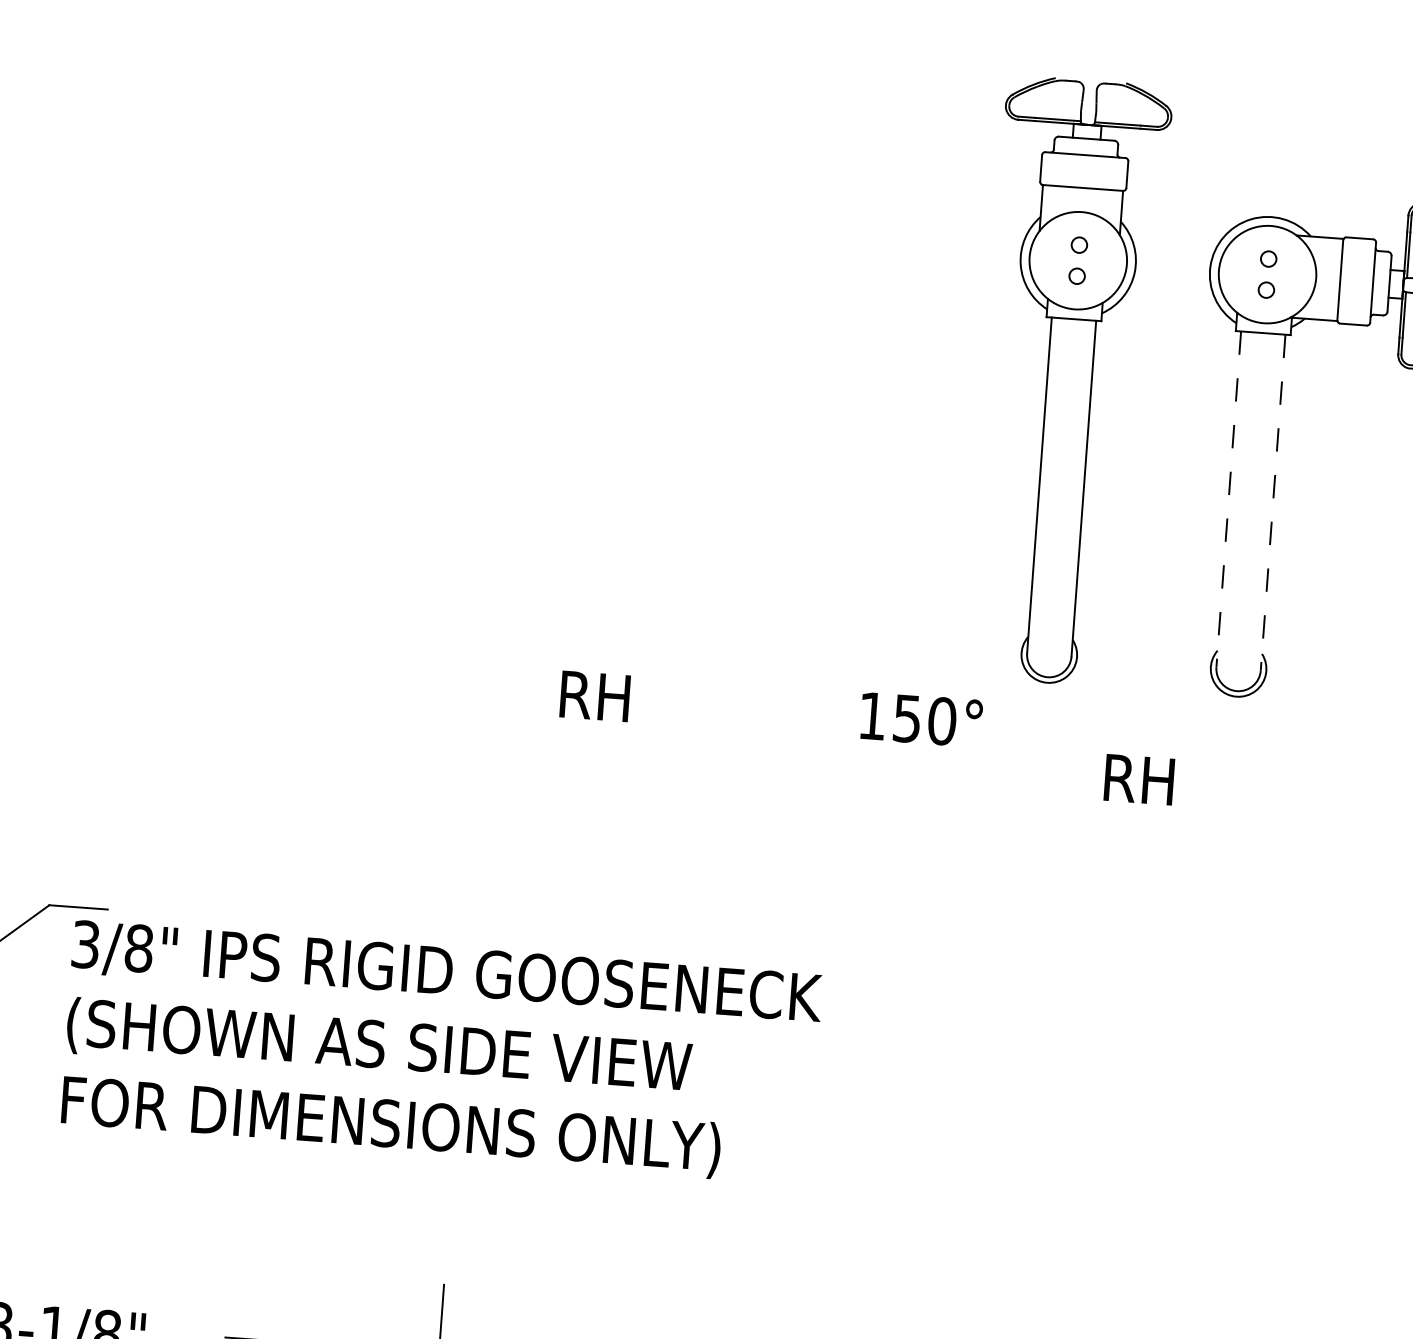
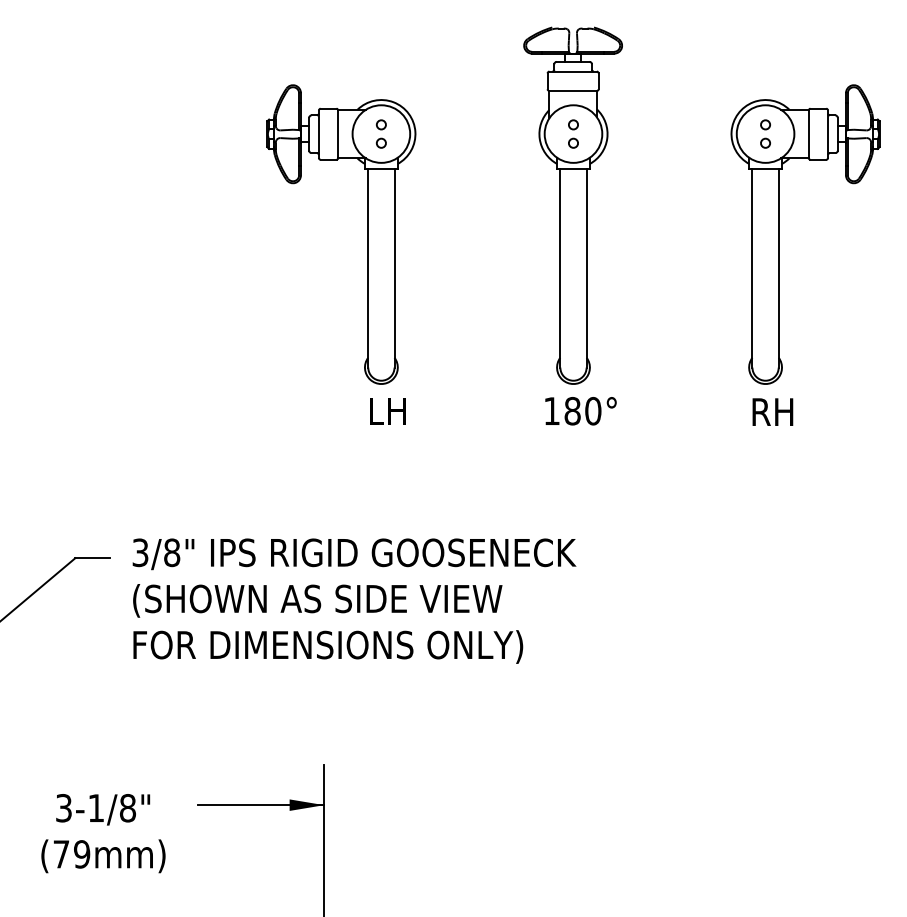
part: (1067, 381) -> (572, 205), moved
part: (582, 394) -> (367, 234), added
line: (1228, 500) -> (752, 268), dashed -> solid
line: (1272, 503) -> (778, 268), dashed -> solid
text: (594, 696) -> (387, 411), RH -> LH
text: (907, 719) -> (572, 411), 150° -> 180°
text: (1138, 778) -> (772, 411), moved
text: (441, 1051) -> (354, 600), moved

